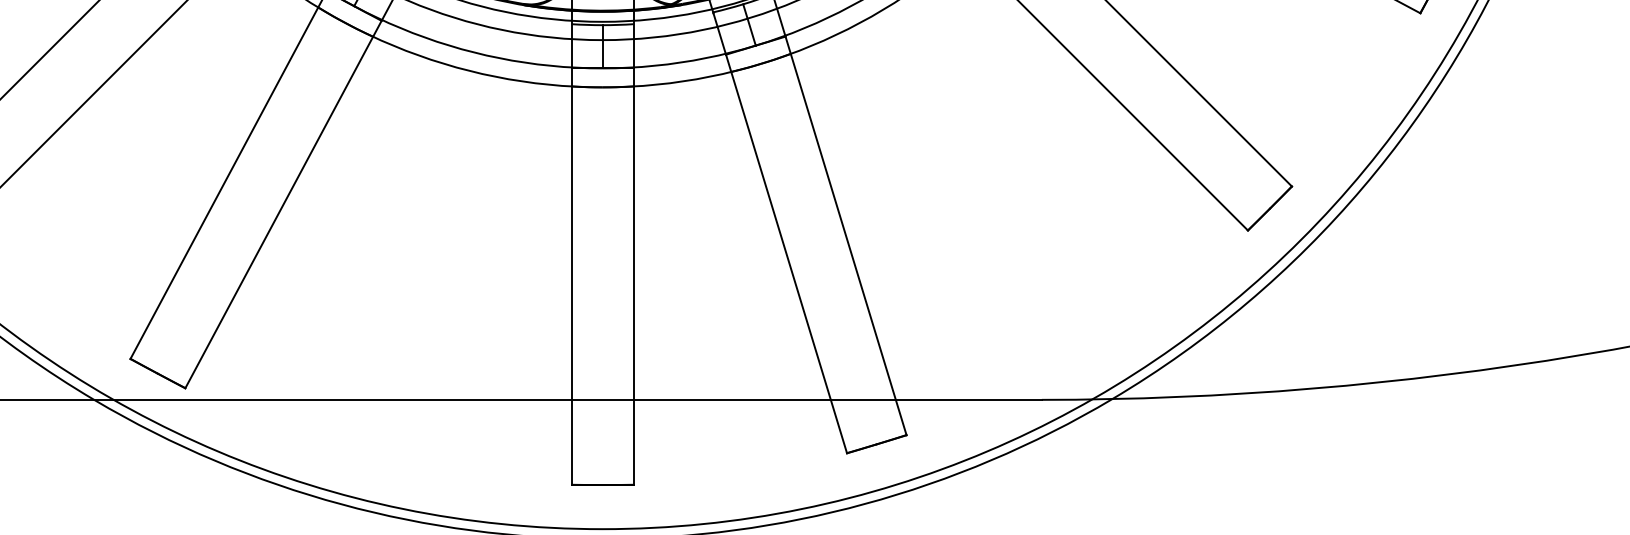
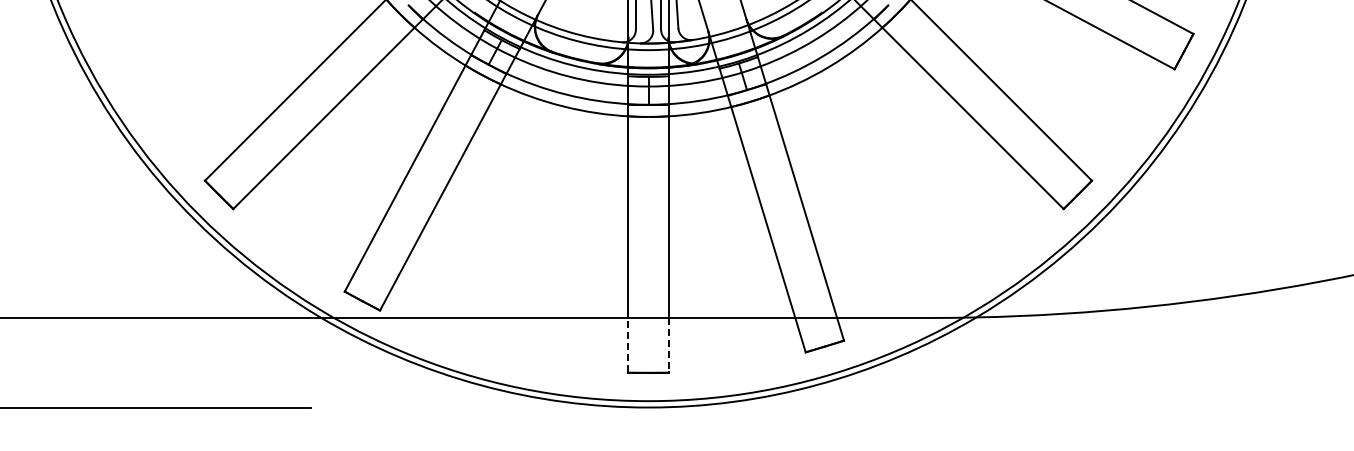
line: (571, 441) -> (628, 344), solid -> dashed
line: (633, 442) -> (668, 345), solid -> dashed

